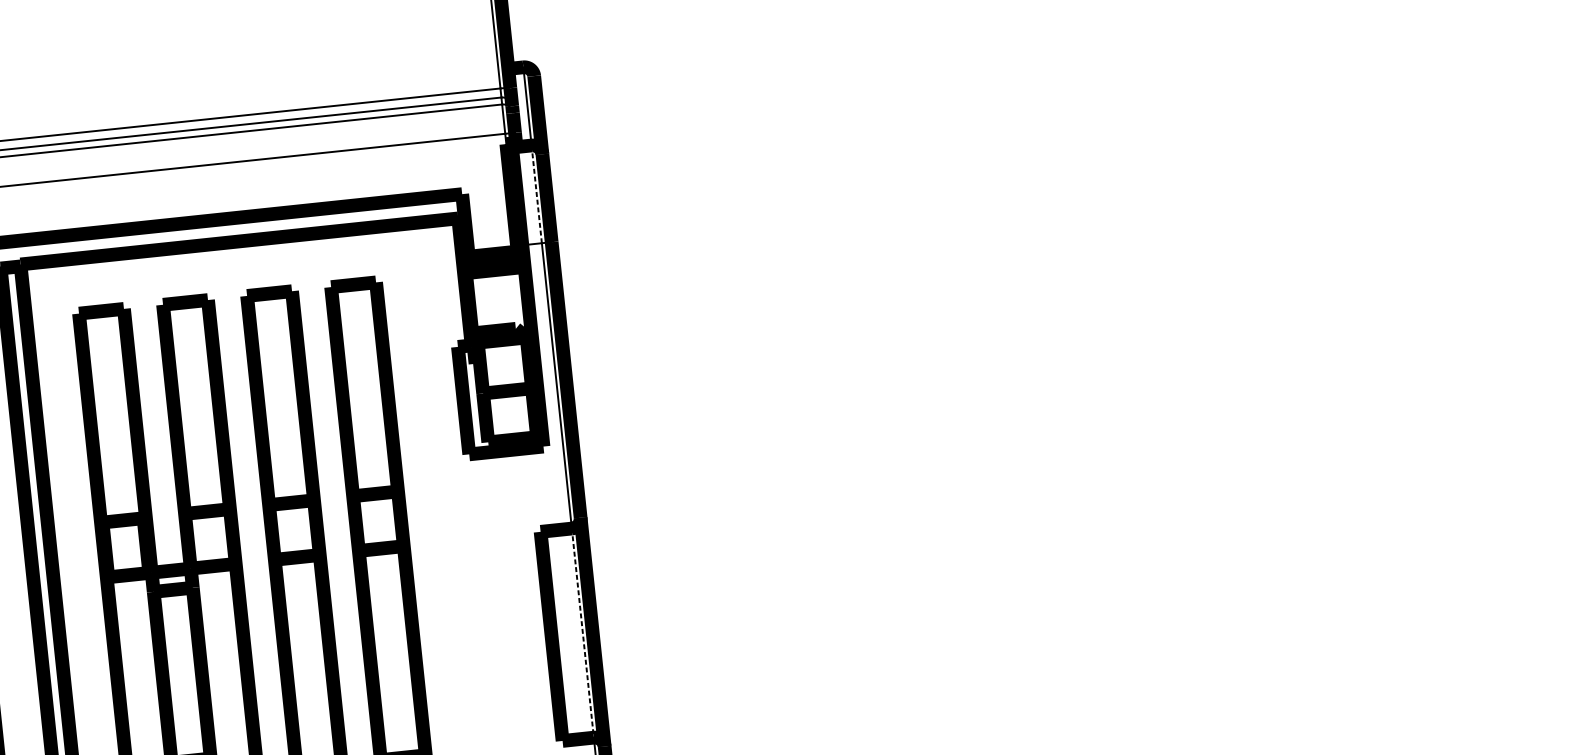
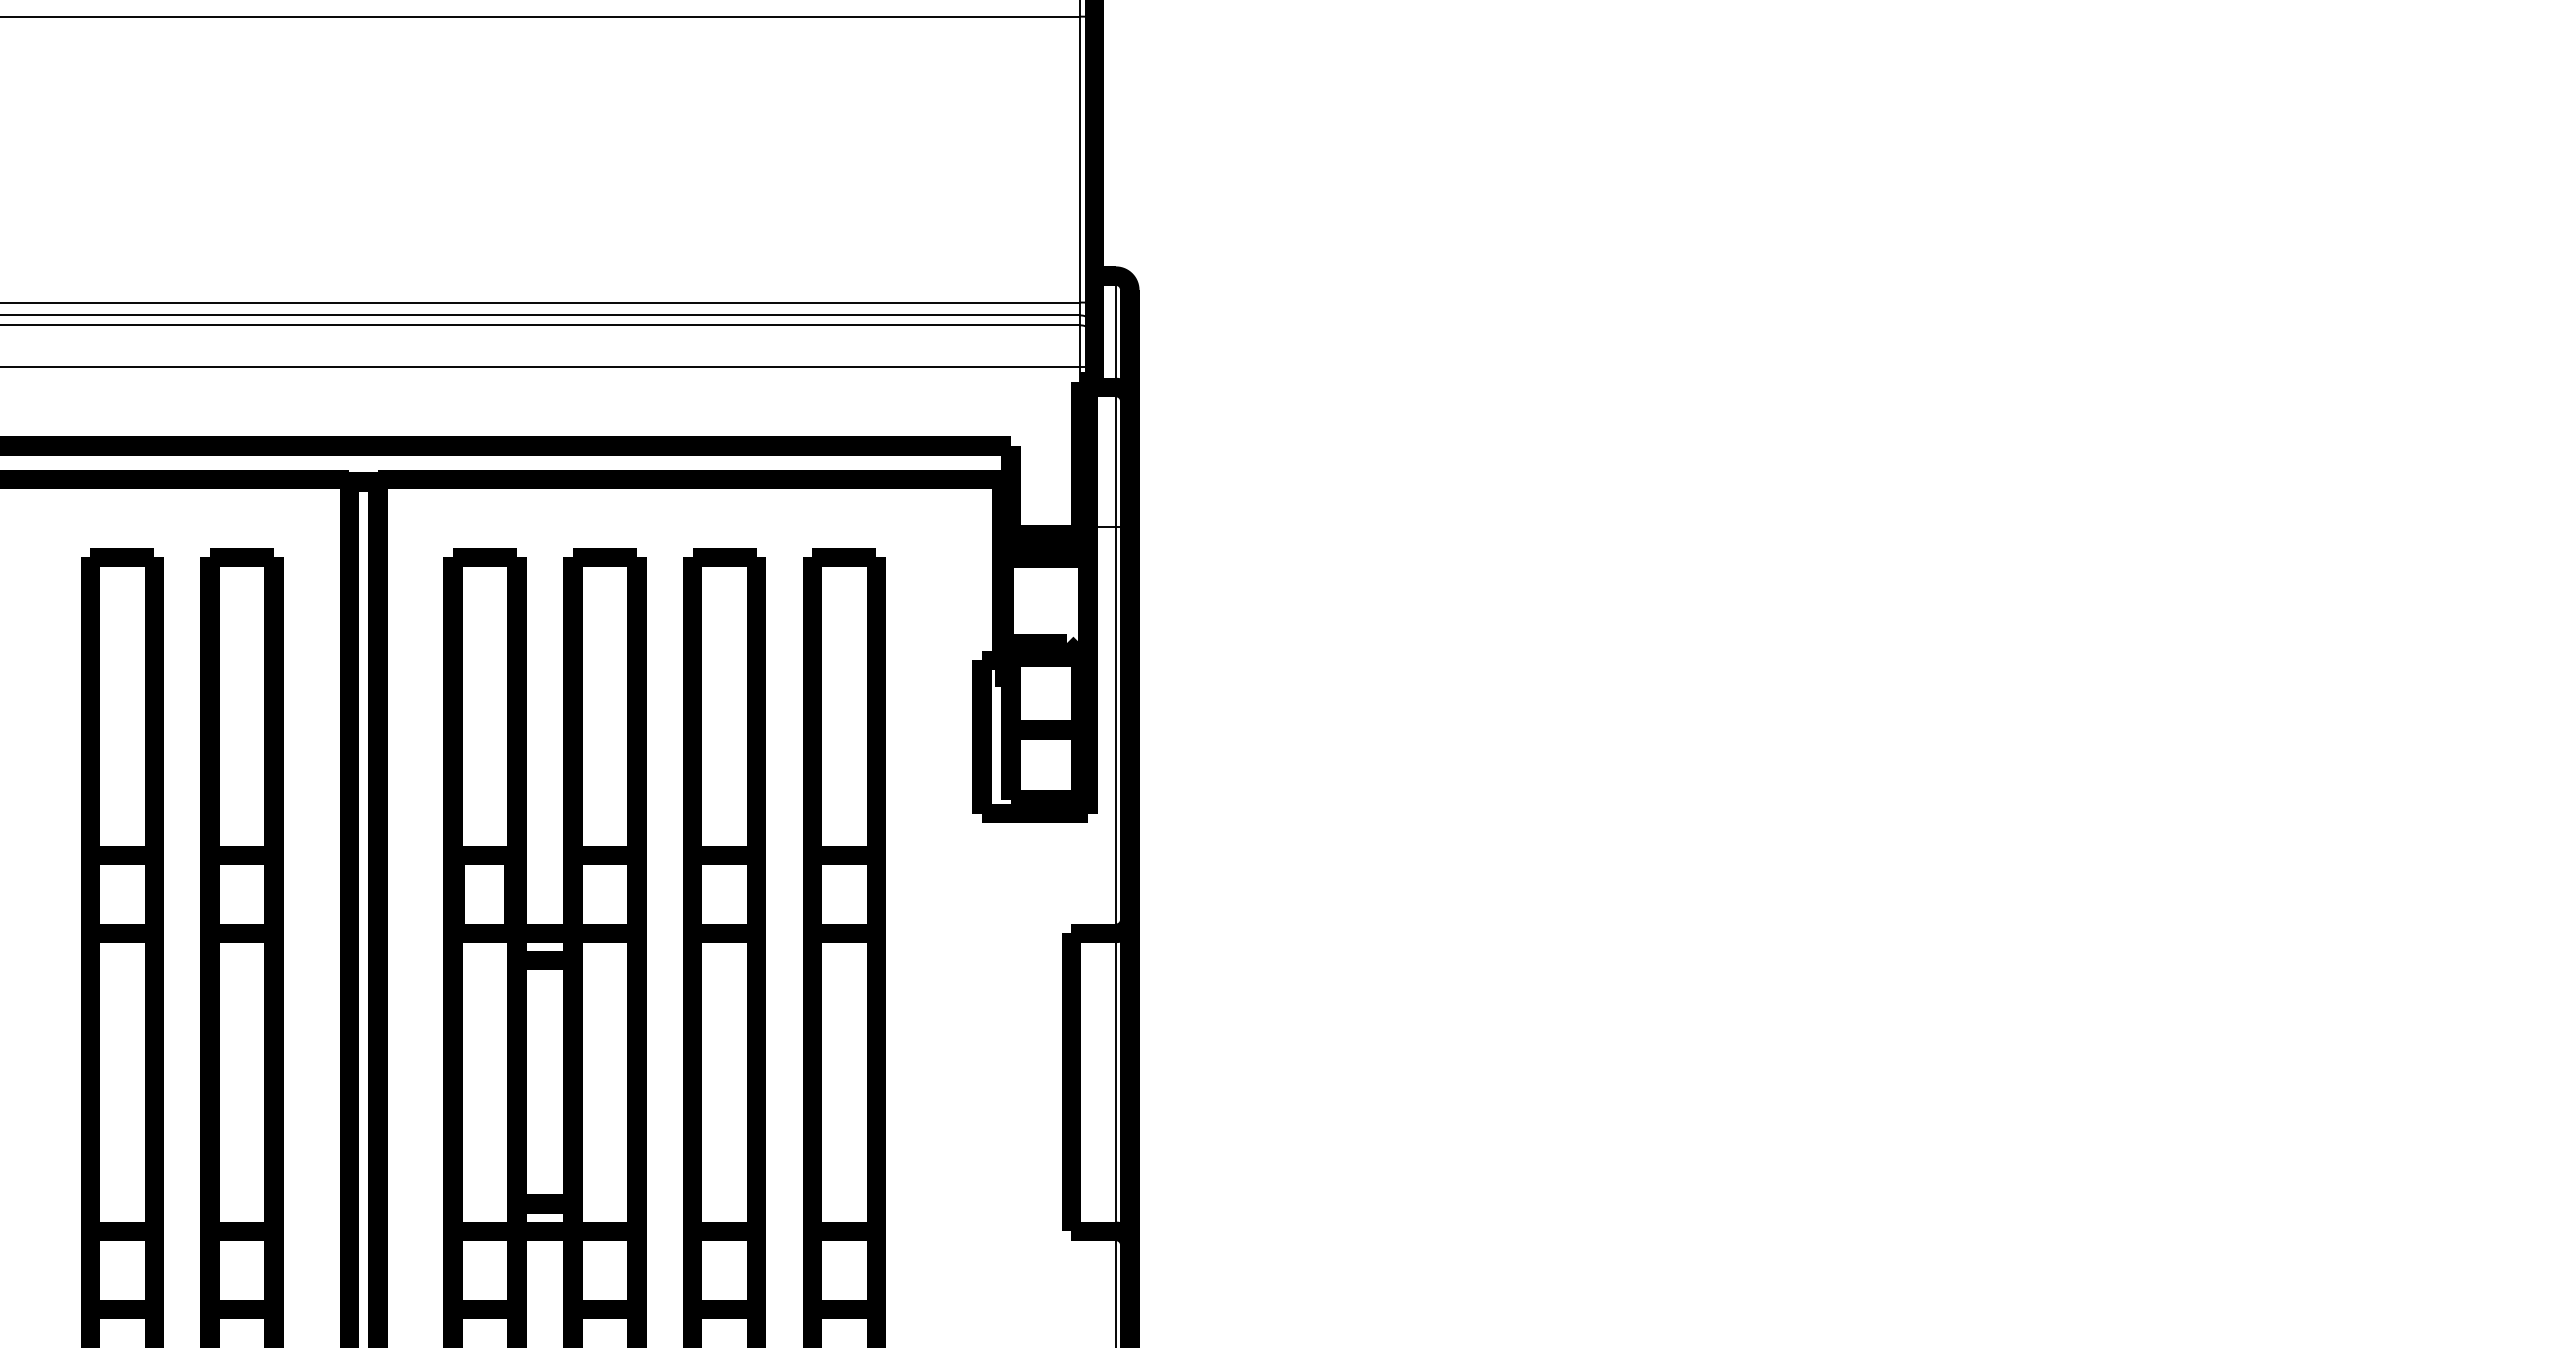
line: (536, 194) -> (1115, 457), dashed -> solid
line: (582, 633) -> (1115, 1082), dashed -> solid

